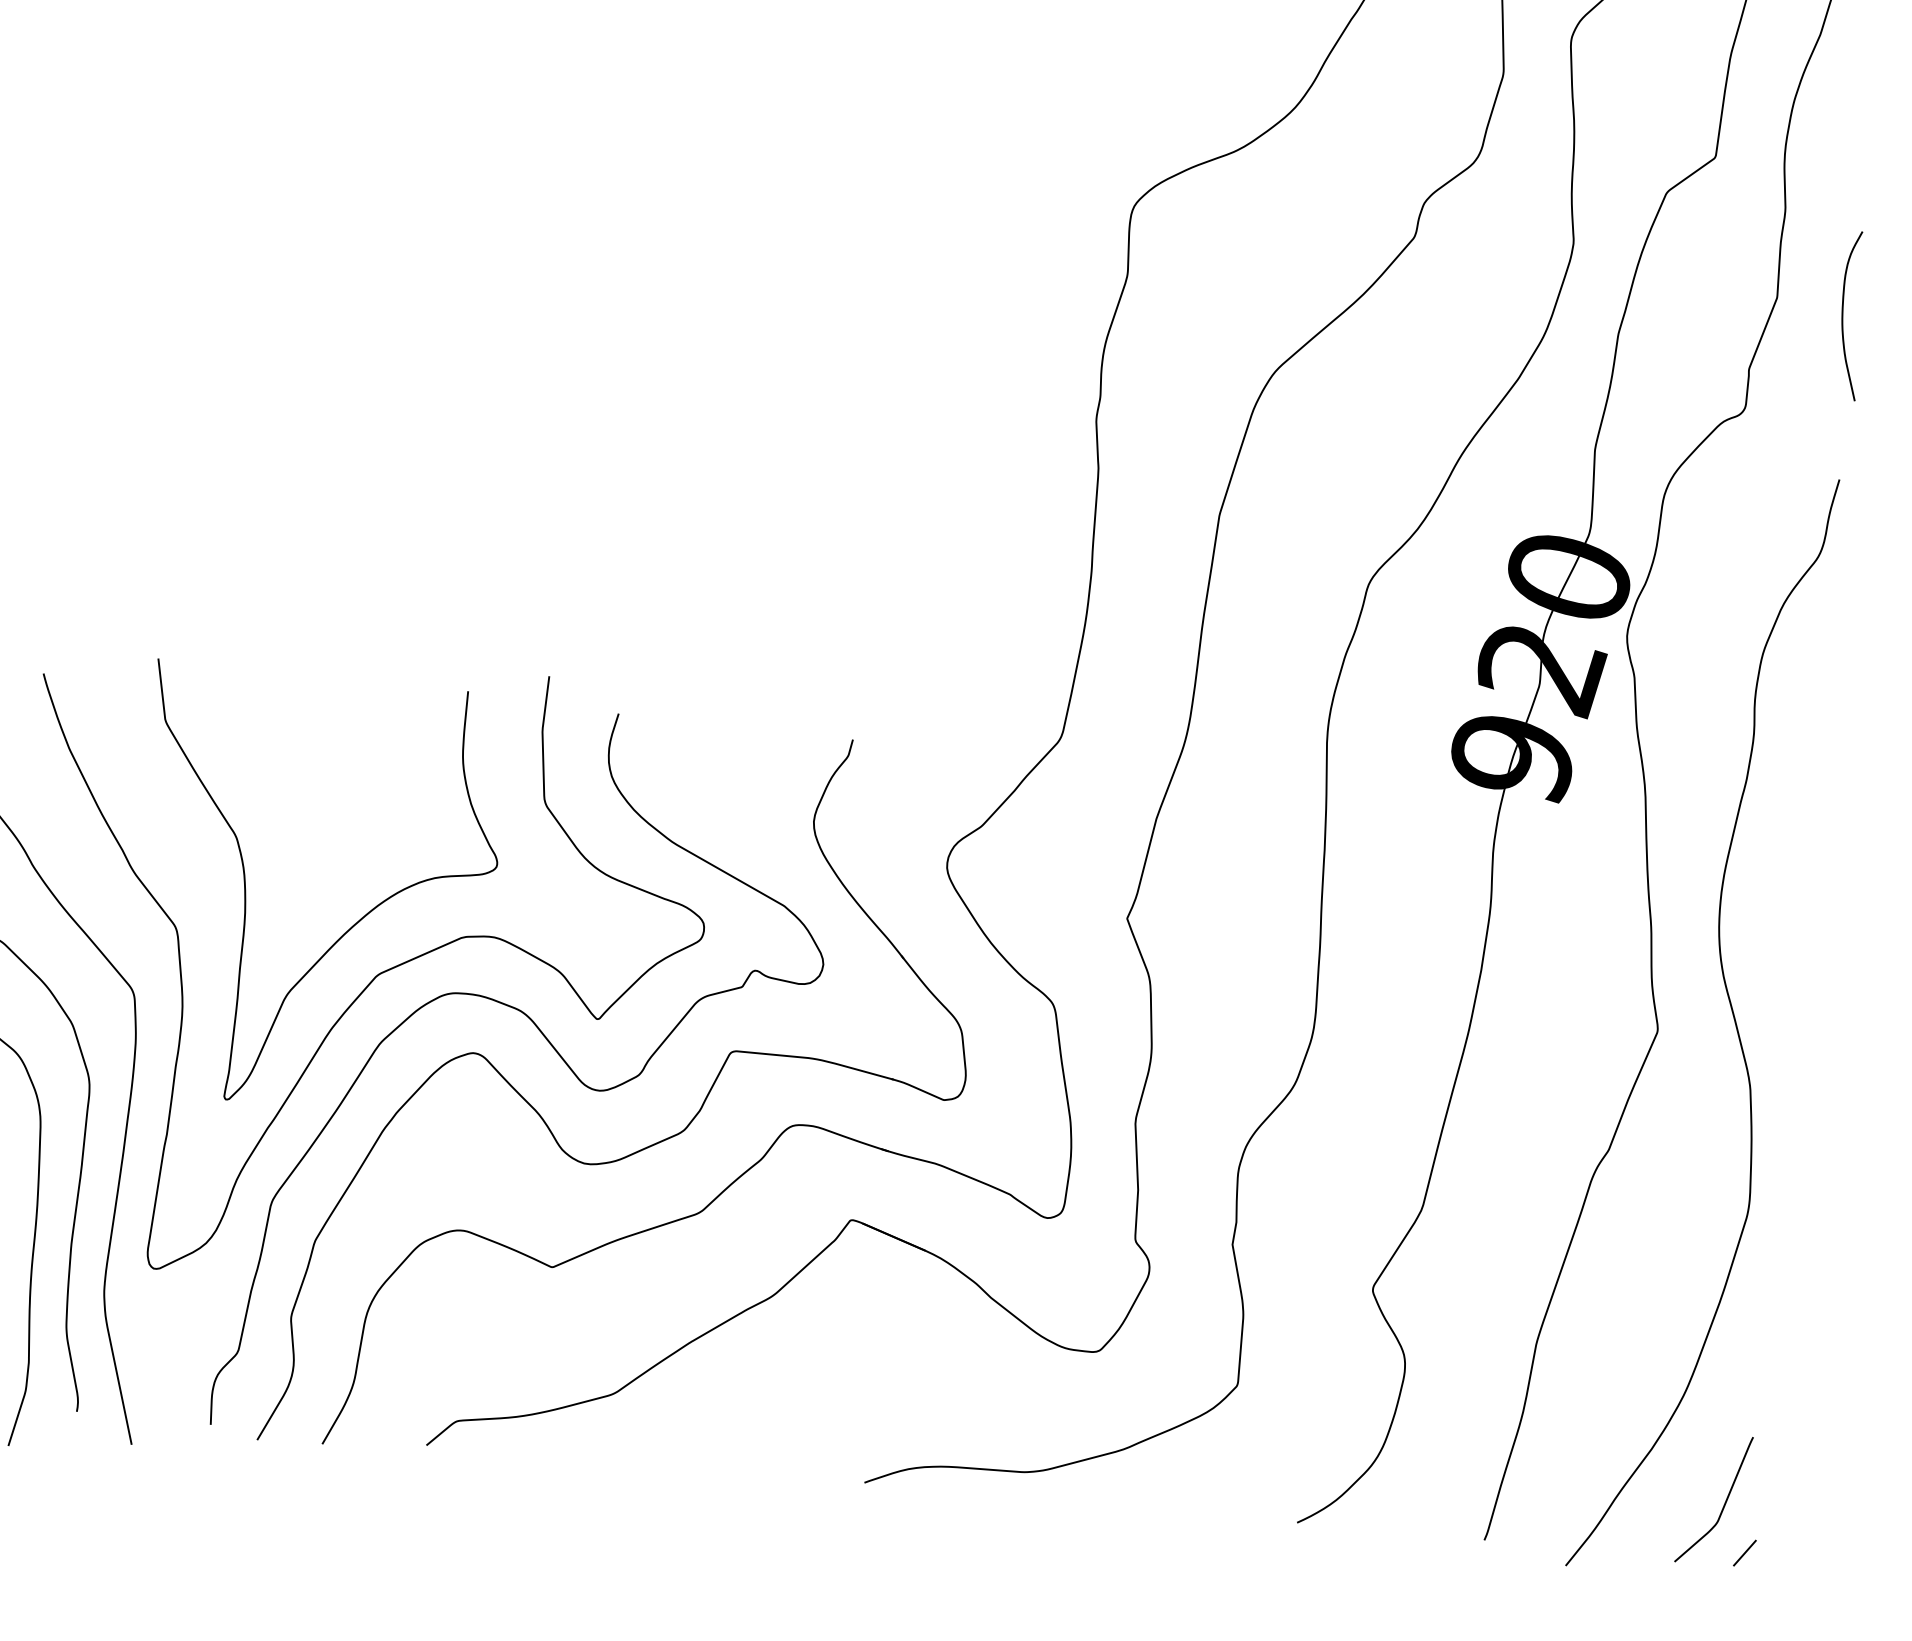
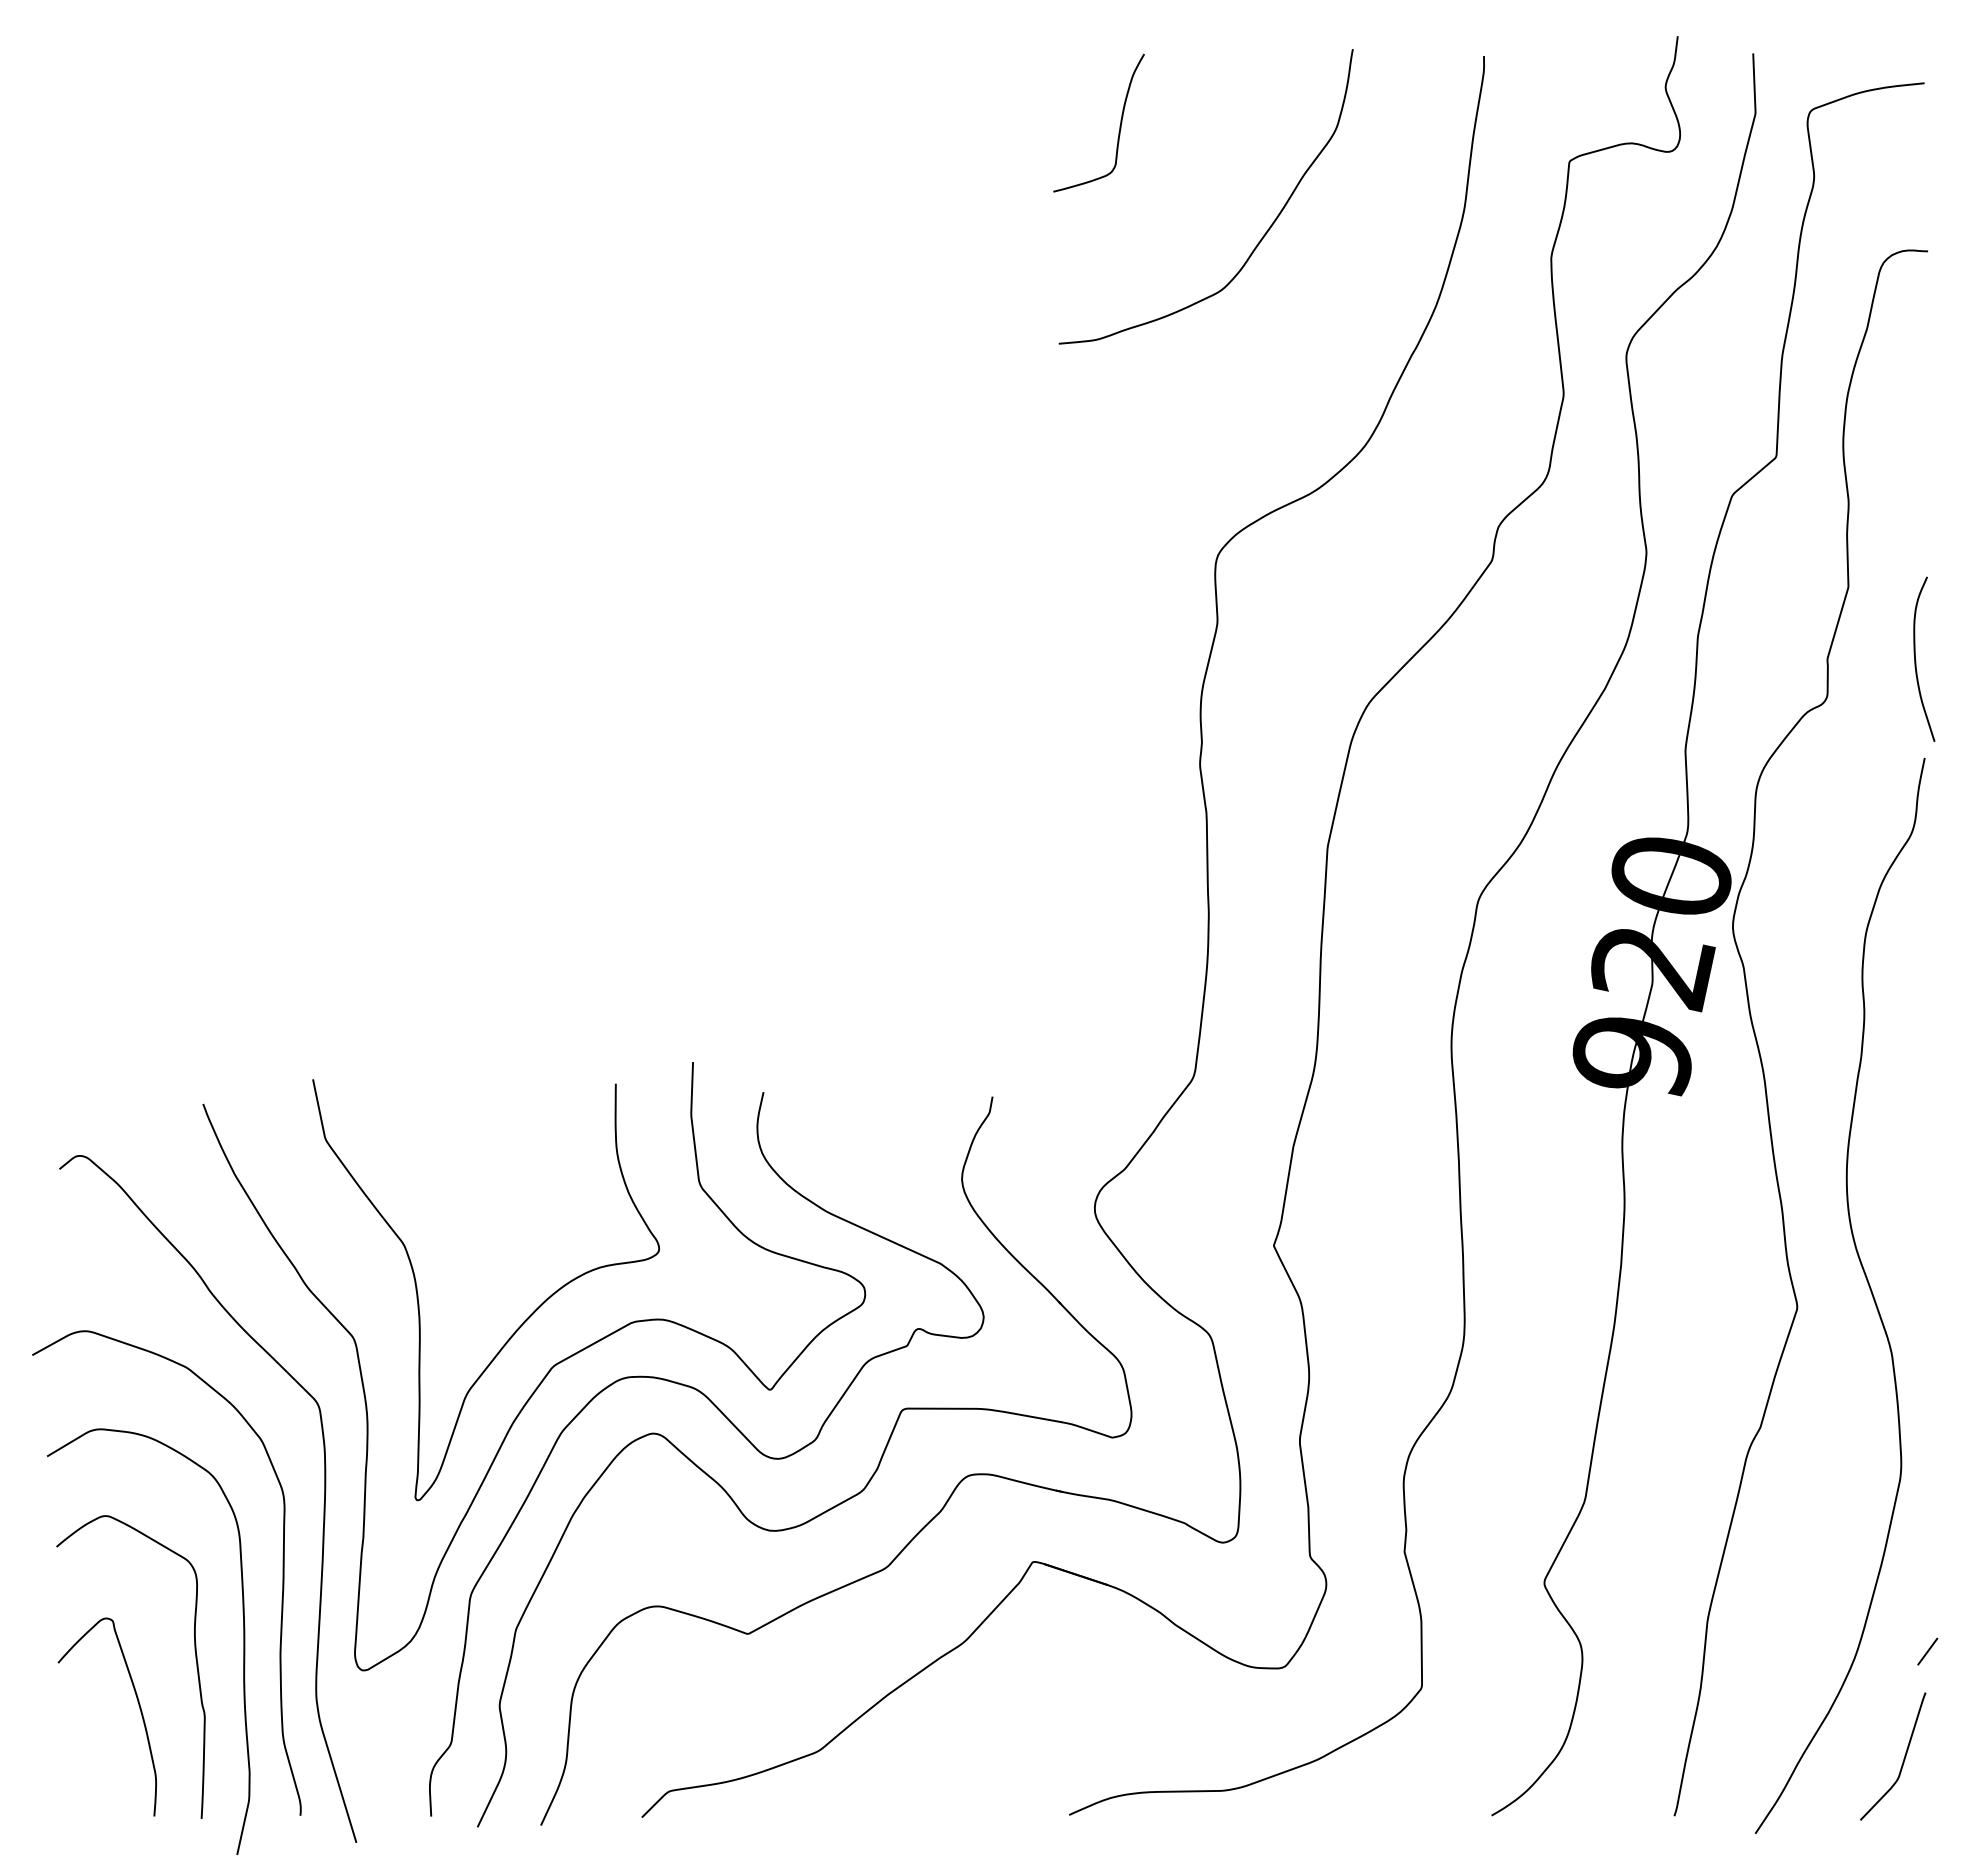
curve: (1843, 316) -> (1916, 660), moved
line: (1744, 1552) -> (1927, 1651), moved

